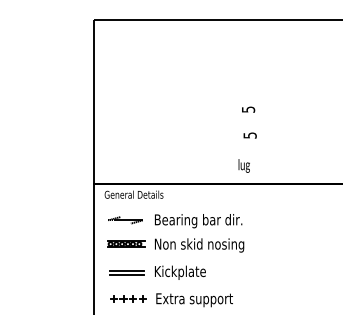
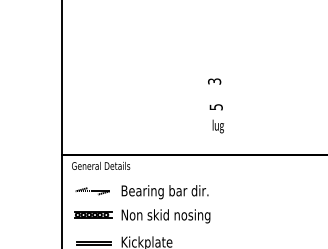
text: (247, 109) -> (213, 81), 5 -> 3
text: (243, 165) -> (217, 126), moved

